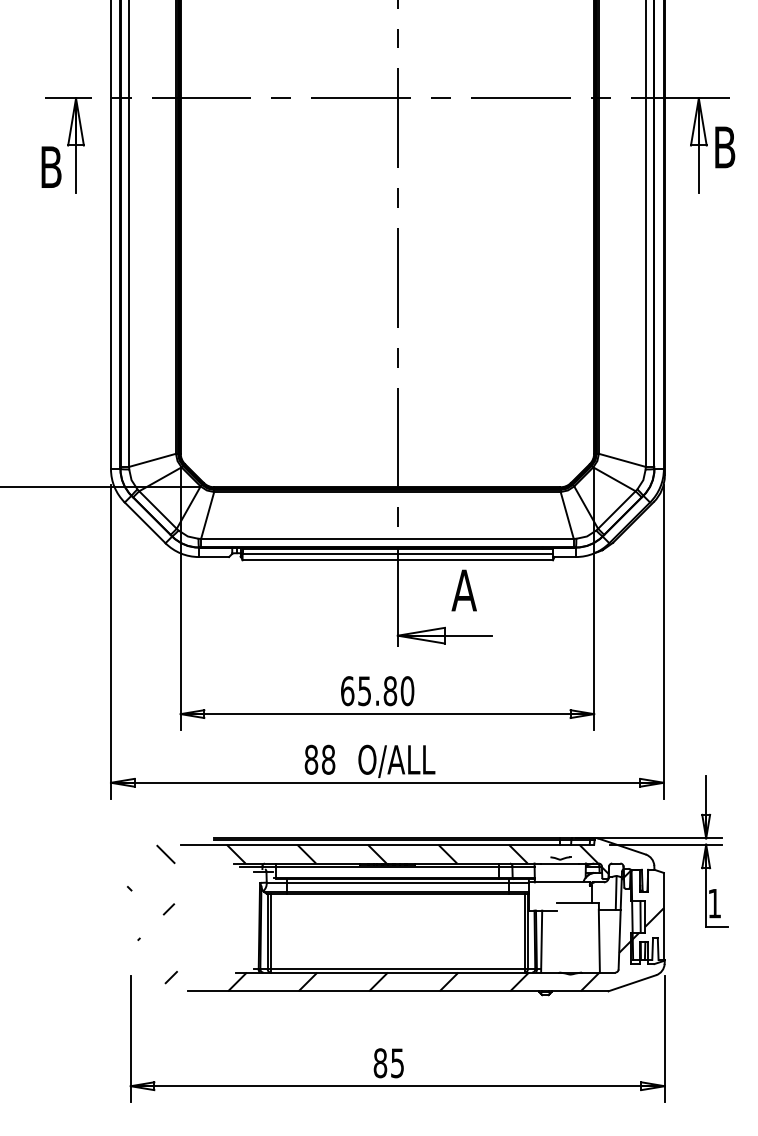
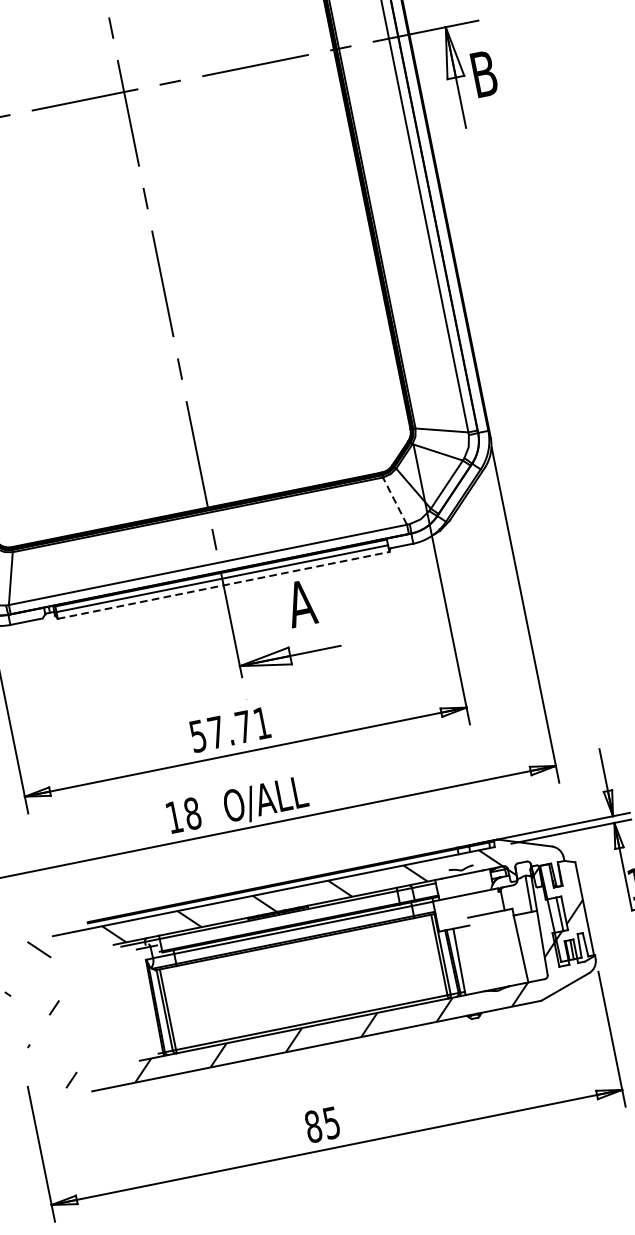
line: (567, 514) -> (395, 500), solid -> dashed
line: (398, 560) -> (224, 585), solid -> dashed
text: (377, 691) -> (230, 730), 65.80 -> 57.71
text: (311, 759) -> (174, 816), 88 -> 18

